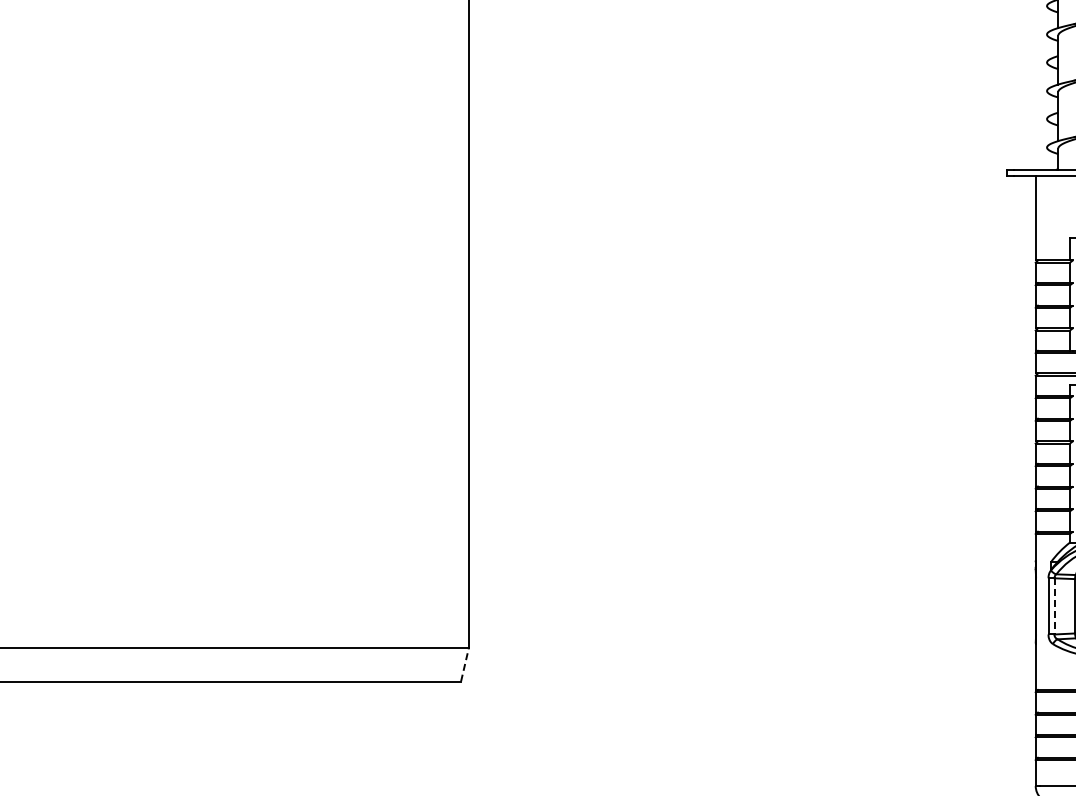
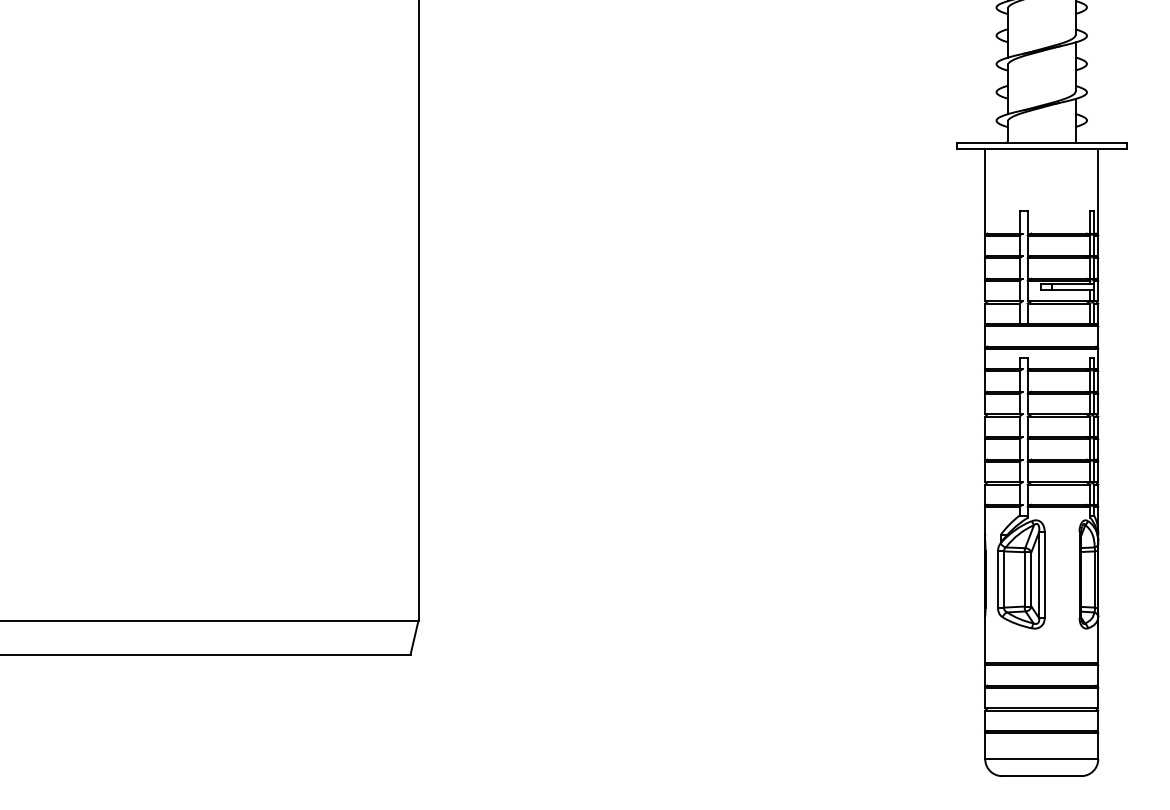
line: (1054, 607) -> (1004, 580), dashed -> solid
line: (464, 664) -> (414, 637), dashed -> solid

